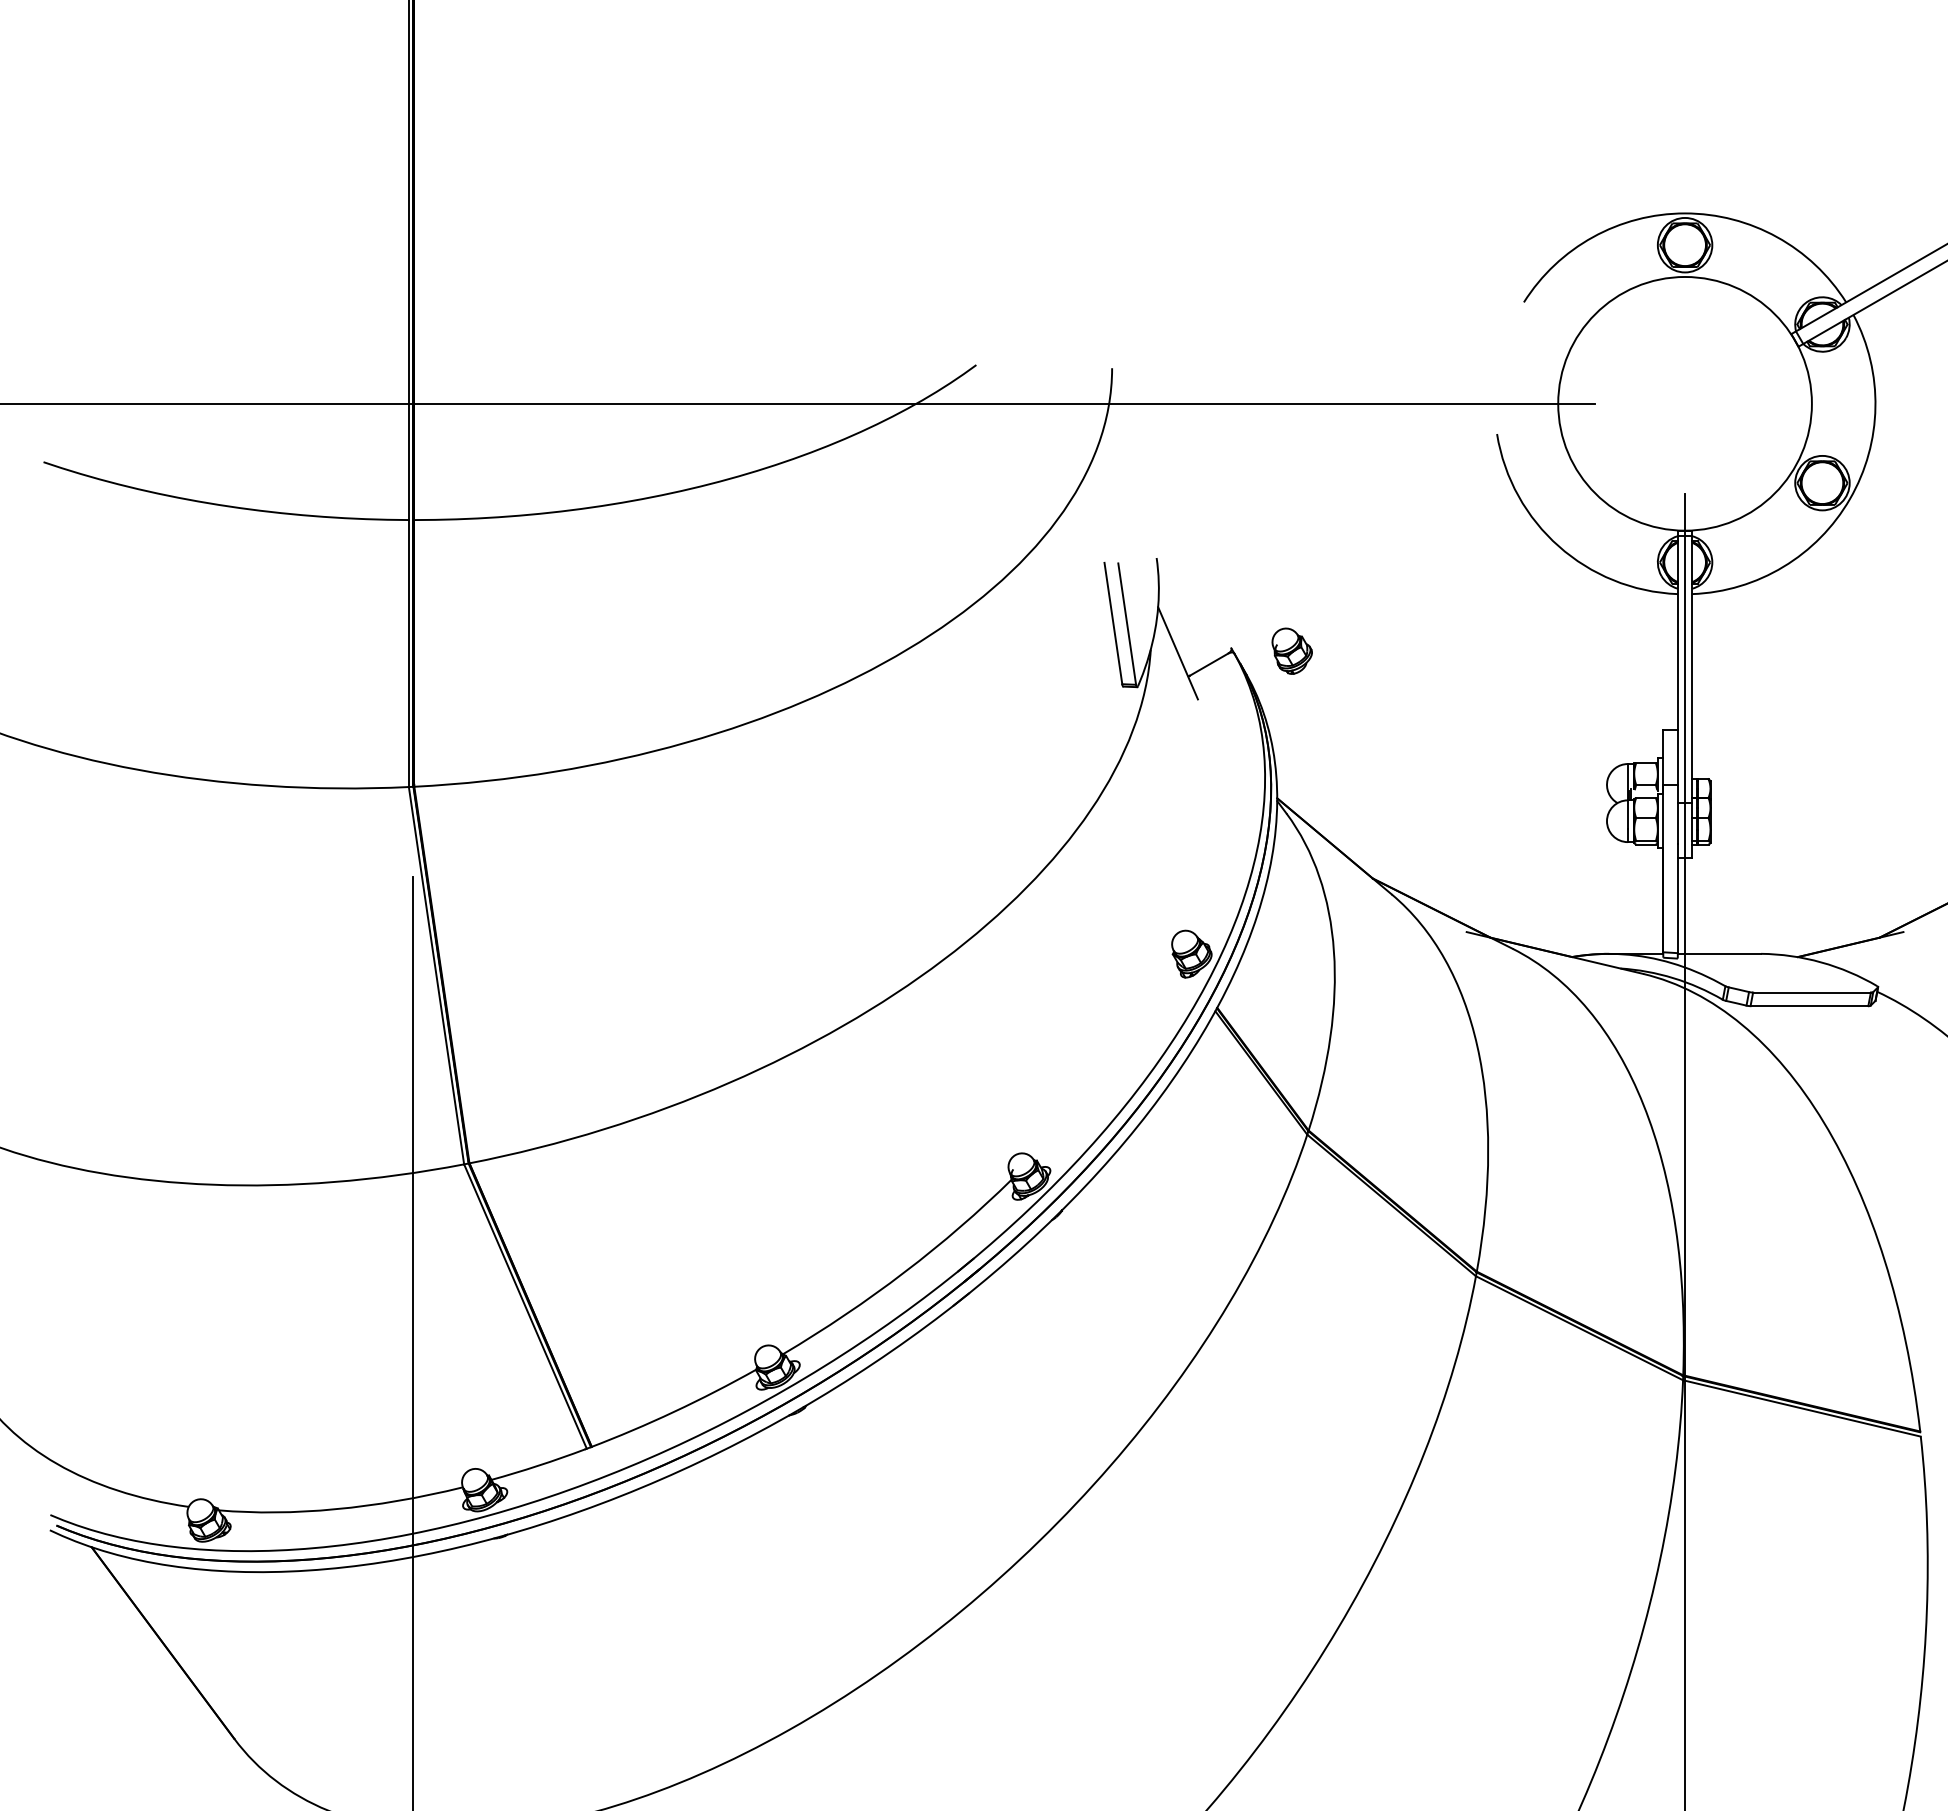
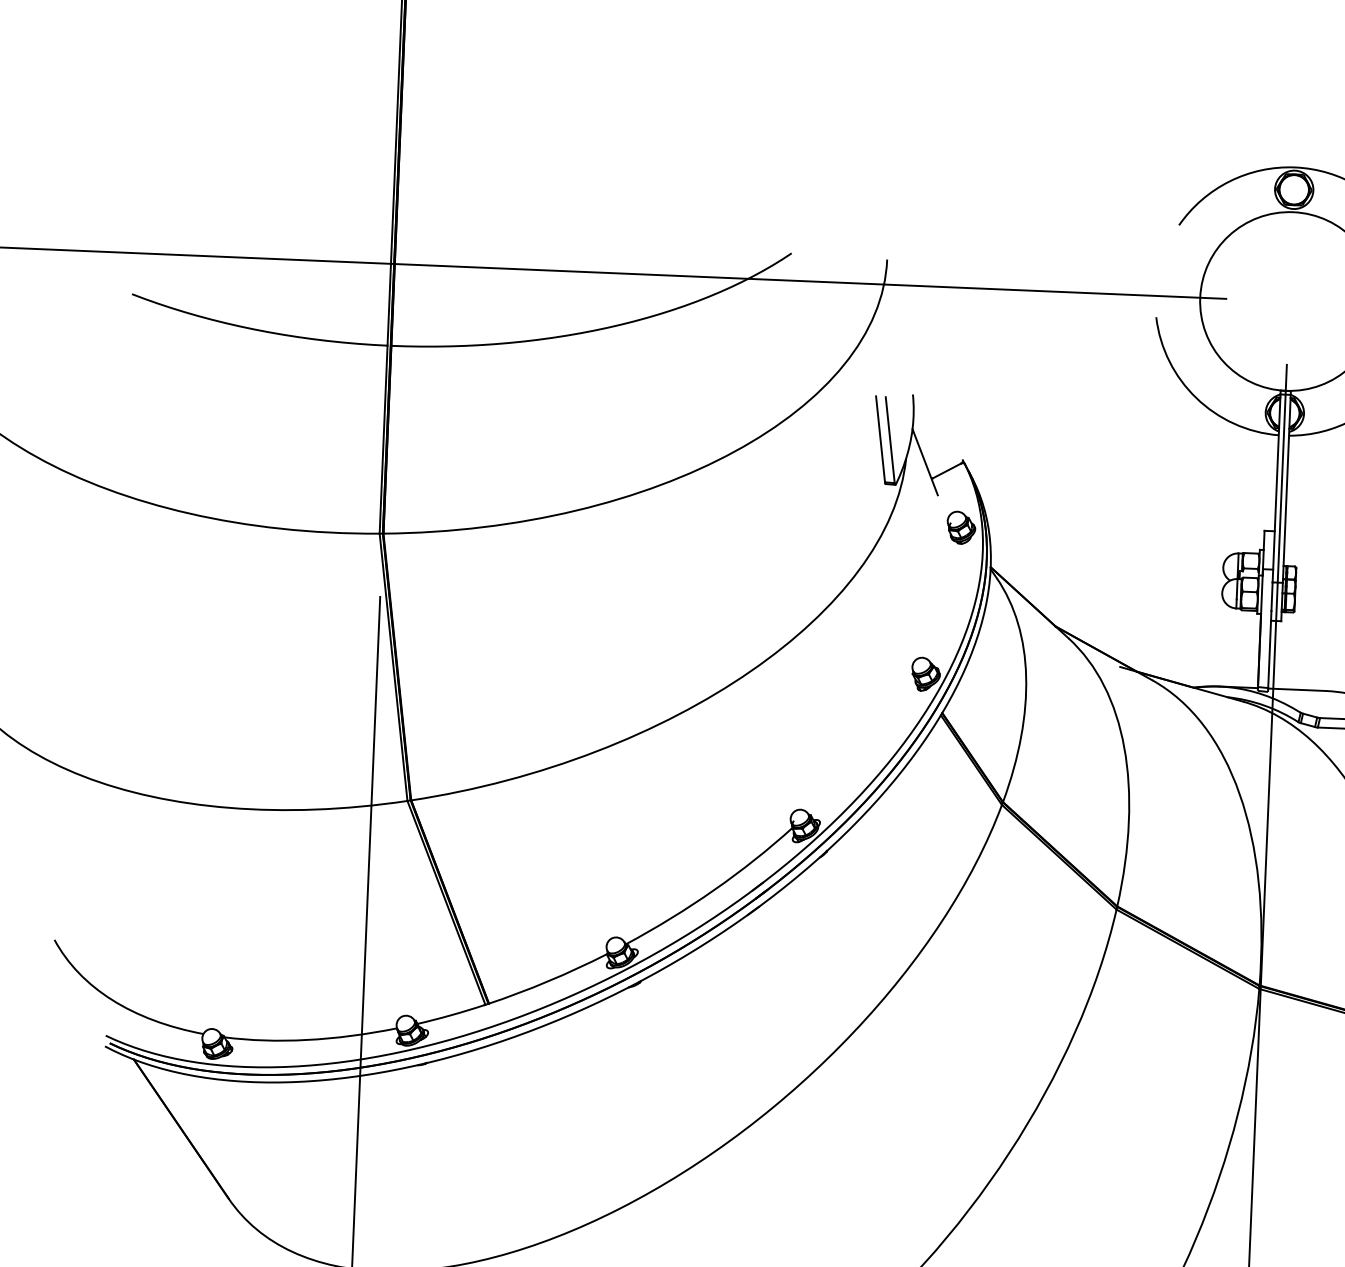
part: (1291, 650) -> (960, 527), moved

